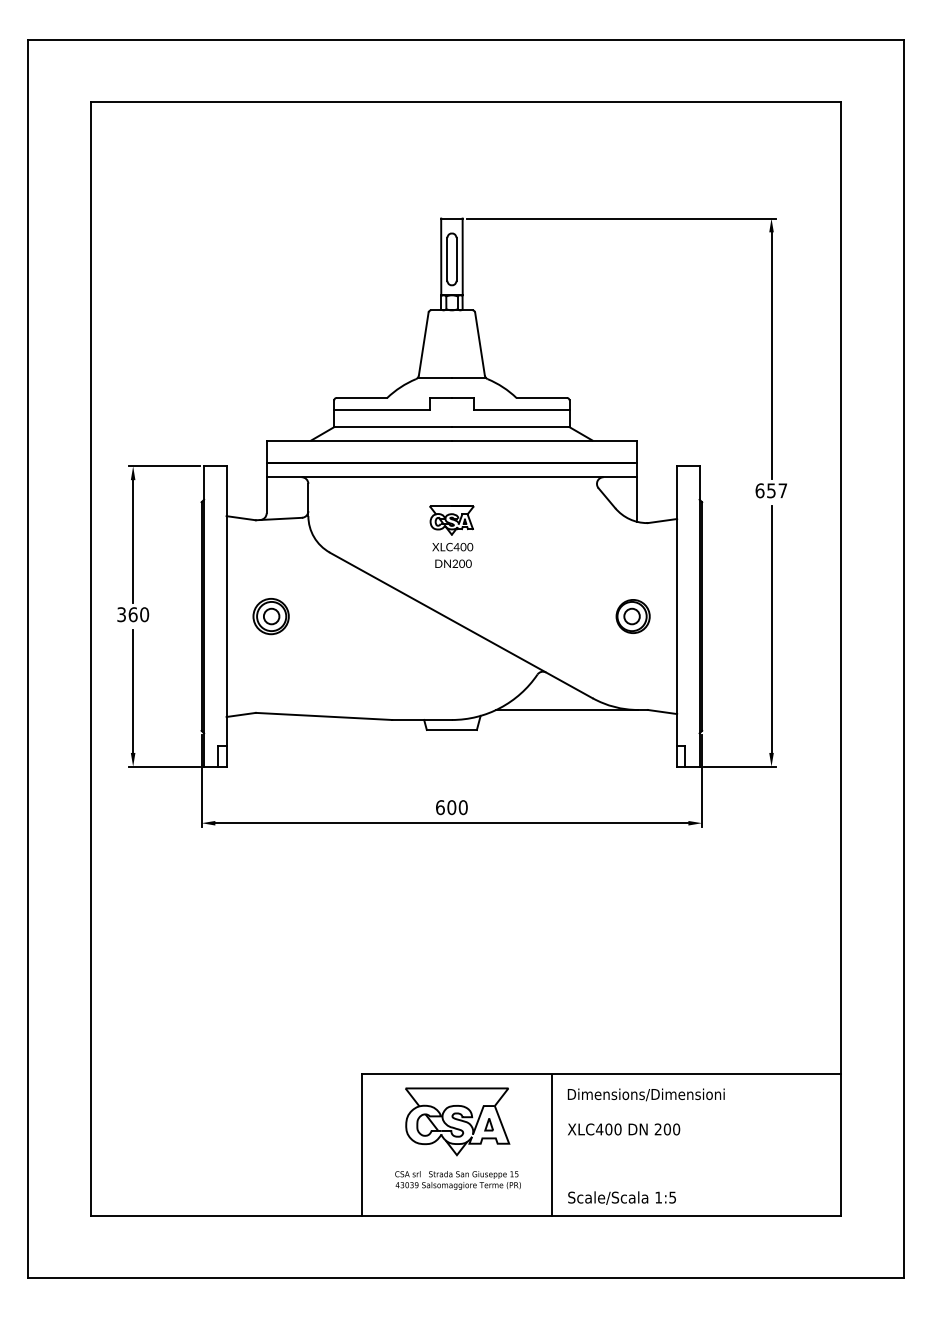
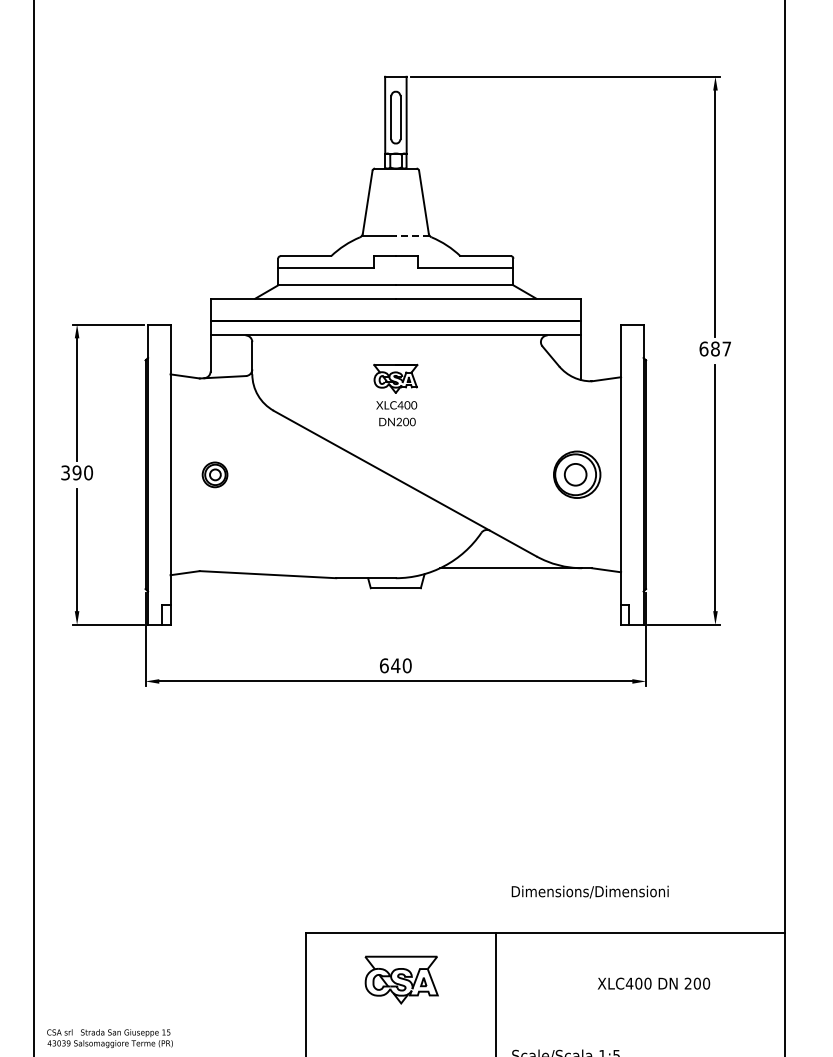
line: (468, 377) -> (412, 235), solid -> dashed
text: (771, 490) -> (715, 348), 657 -> 687
text: (132, 614) -> (76, 472), 360 -> 390
part: (270, 616) -> (214, 474), size x0.7
part: (632, 616) -> (576, 474), size x1.4
text: (451, 807) -> (395, 665), 600 -> 640
text: (645, 1094) -> (589, 891), moved
part: (457, 1121) -> (401, 979), size x0.7
text: (624, 1129) -> (654, 983), moved
text: (457, 1180) -> (109, 1038), moved

